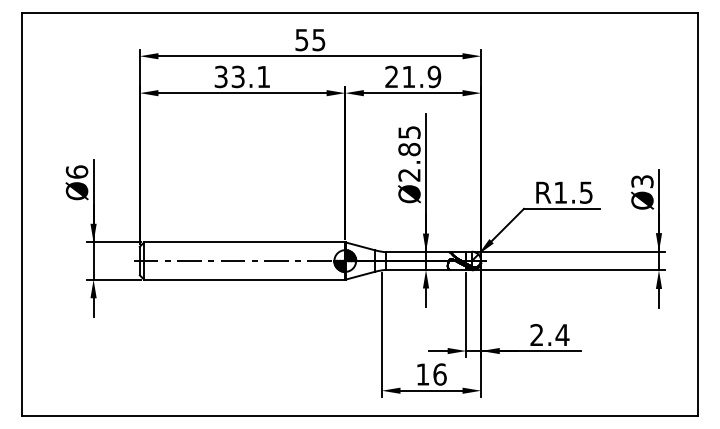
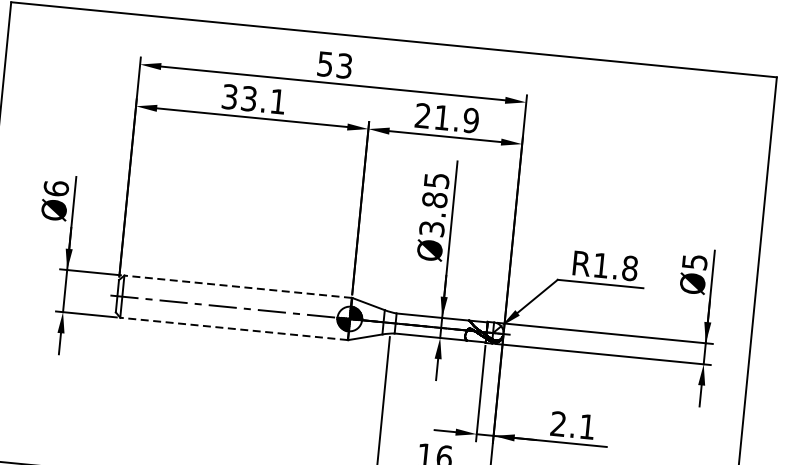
text: (319, 39) -> (345, 65), 55 -> 53
text: (409, 174) -> (432, 228), Ø2.85 -> Ø3.85
text: (641, 181) -> (693, 261), Ø3 -> Ø5
text: (585, 192) -> (629, 268), R1.5 -> R1.8
line: (244, 242) -> (237, 286), solid -> dashed
line: (244, 279) -> (233, 328), solid -> dashed
text: (562, 334) -> (587, 426), 2.4 -> 2.1

